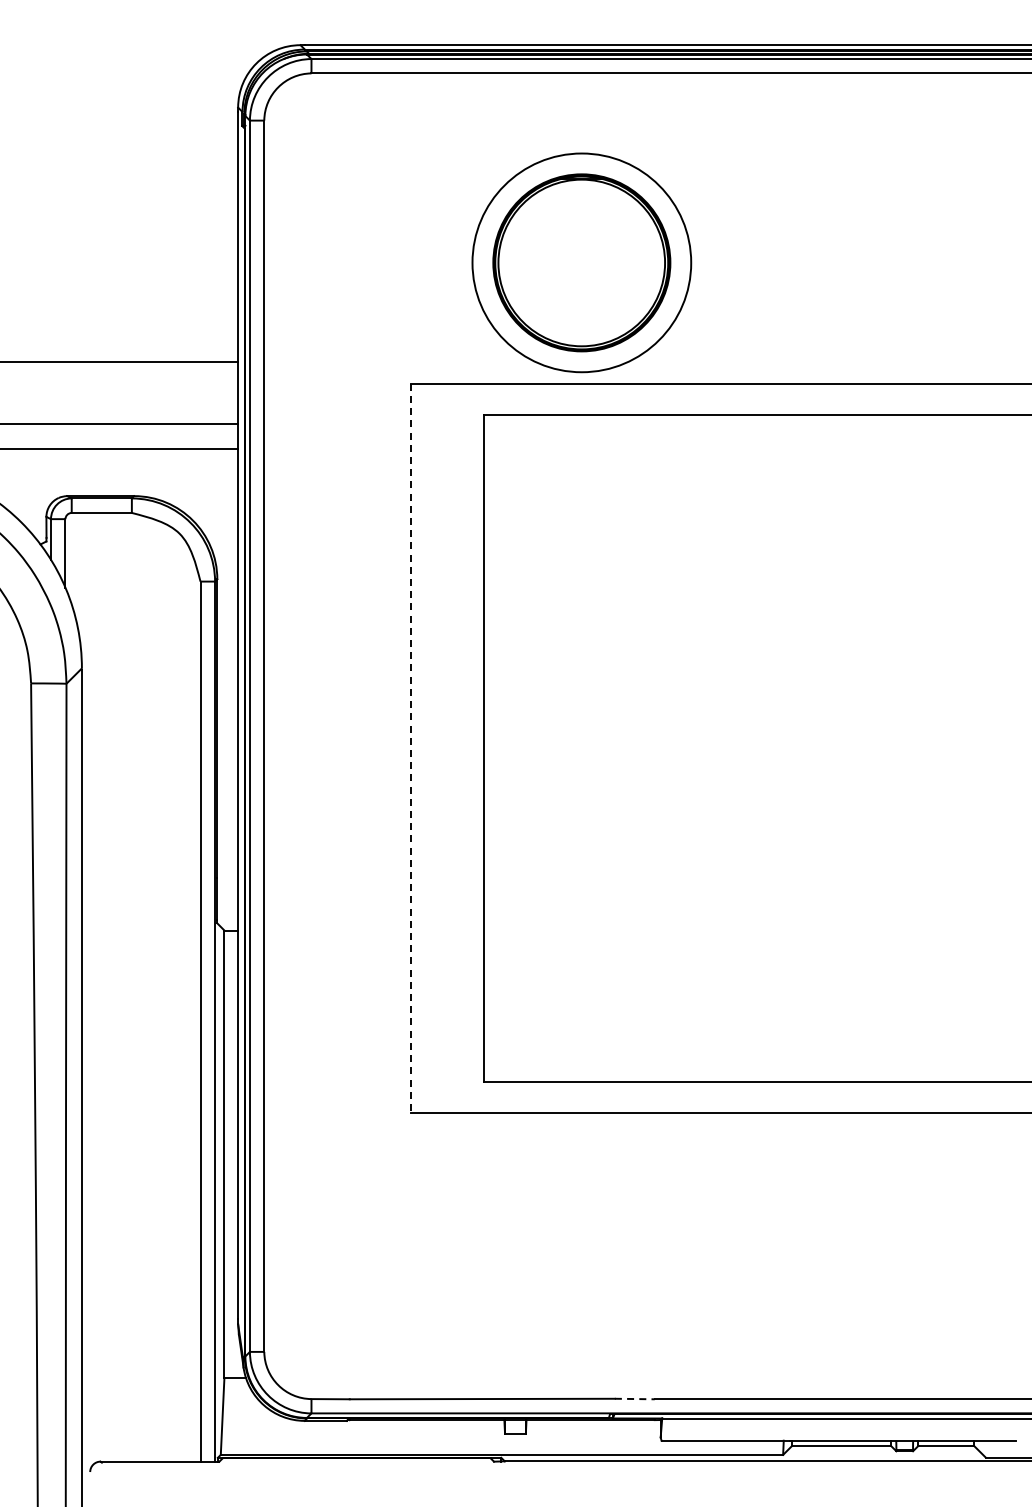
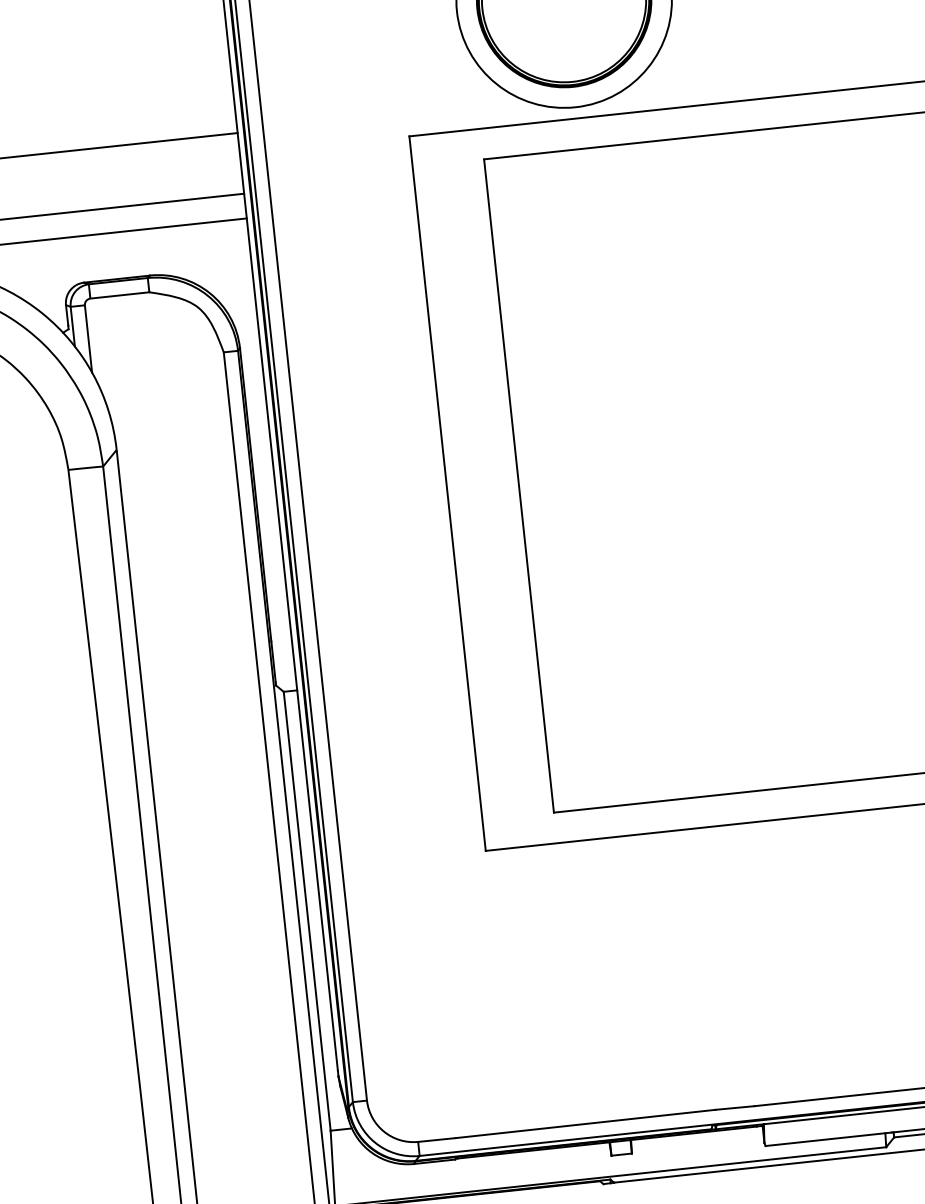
line: (411, 748) -> (448, 493), dashed -> solid
line: (634, 1399) -> (734, 1108), dashed -> solid

